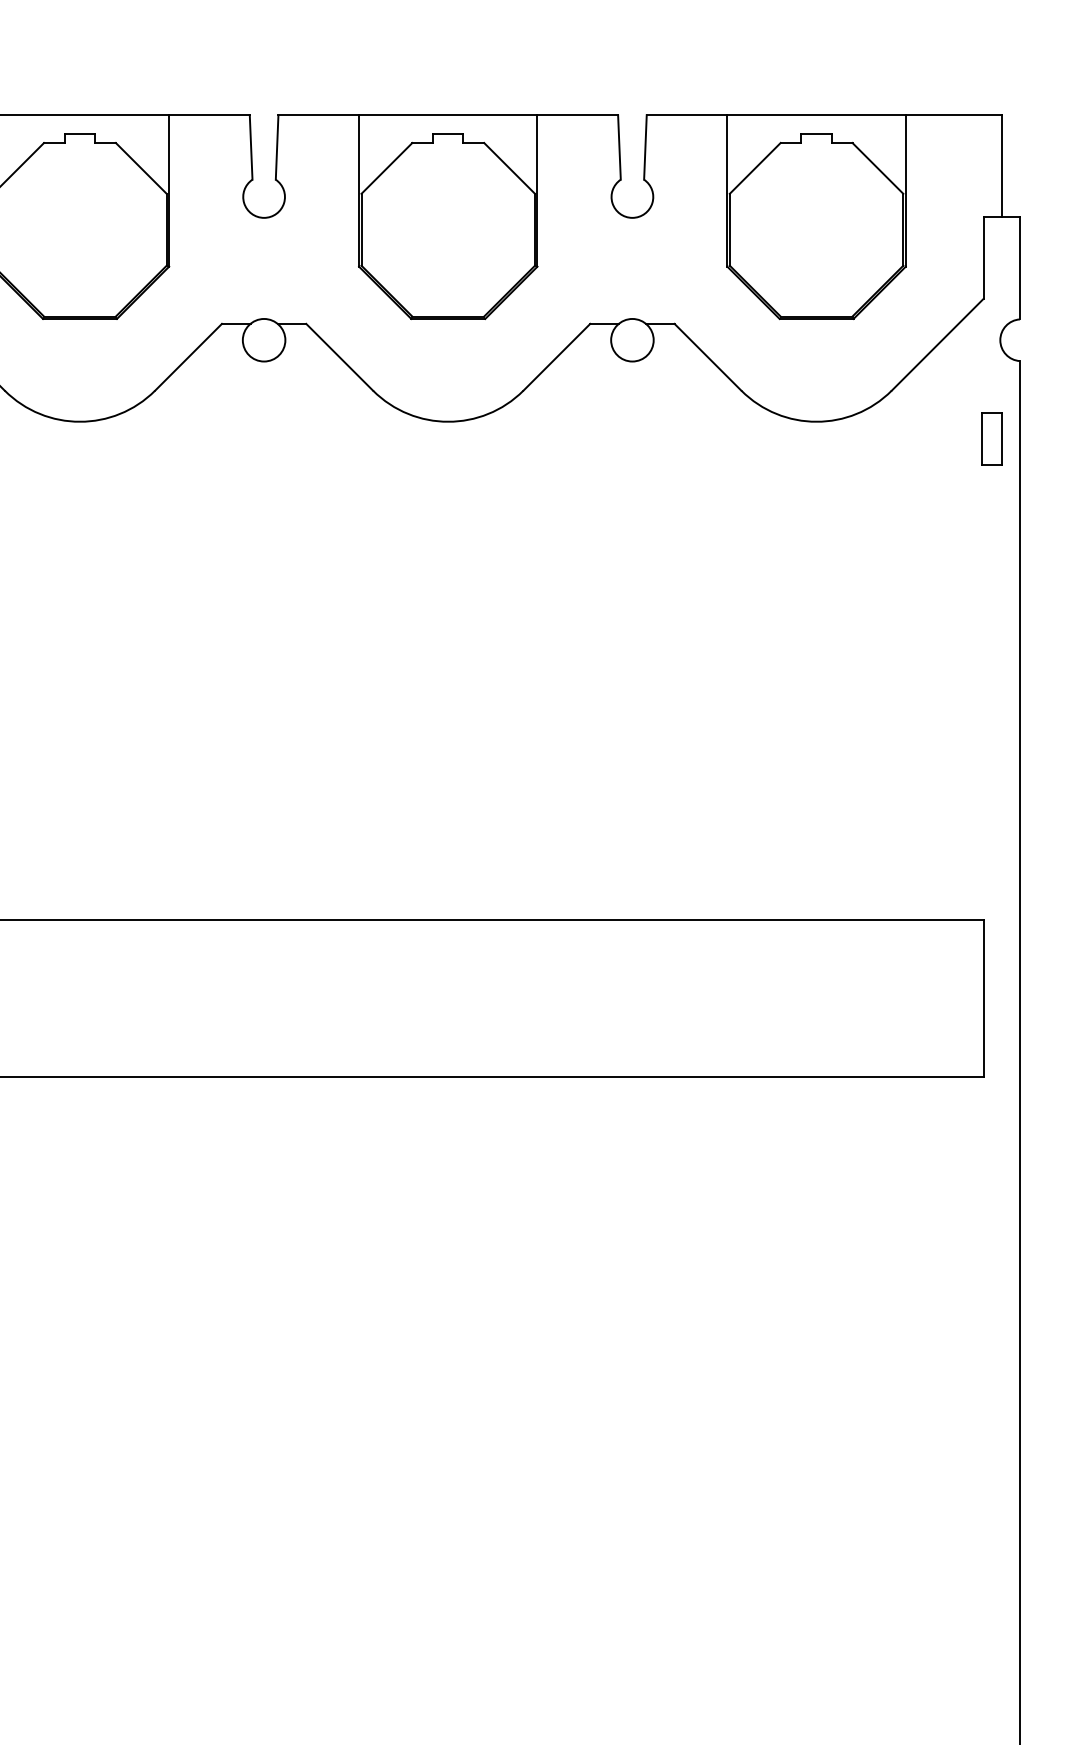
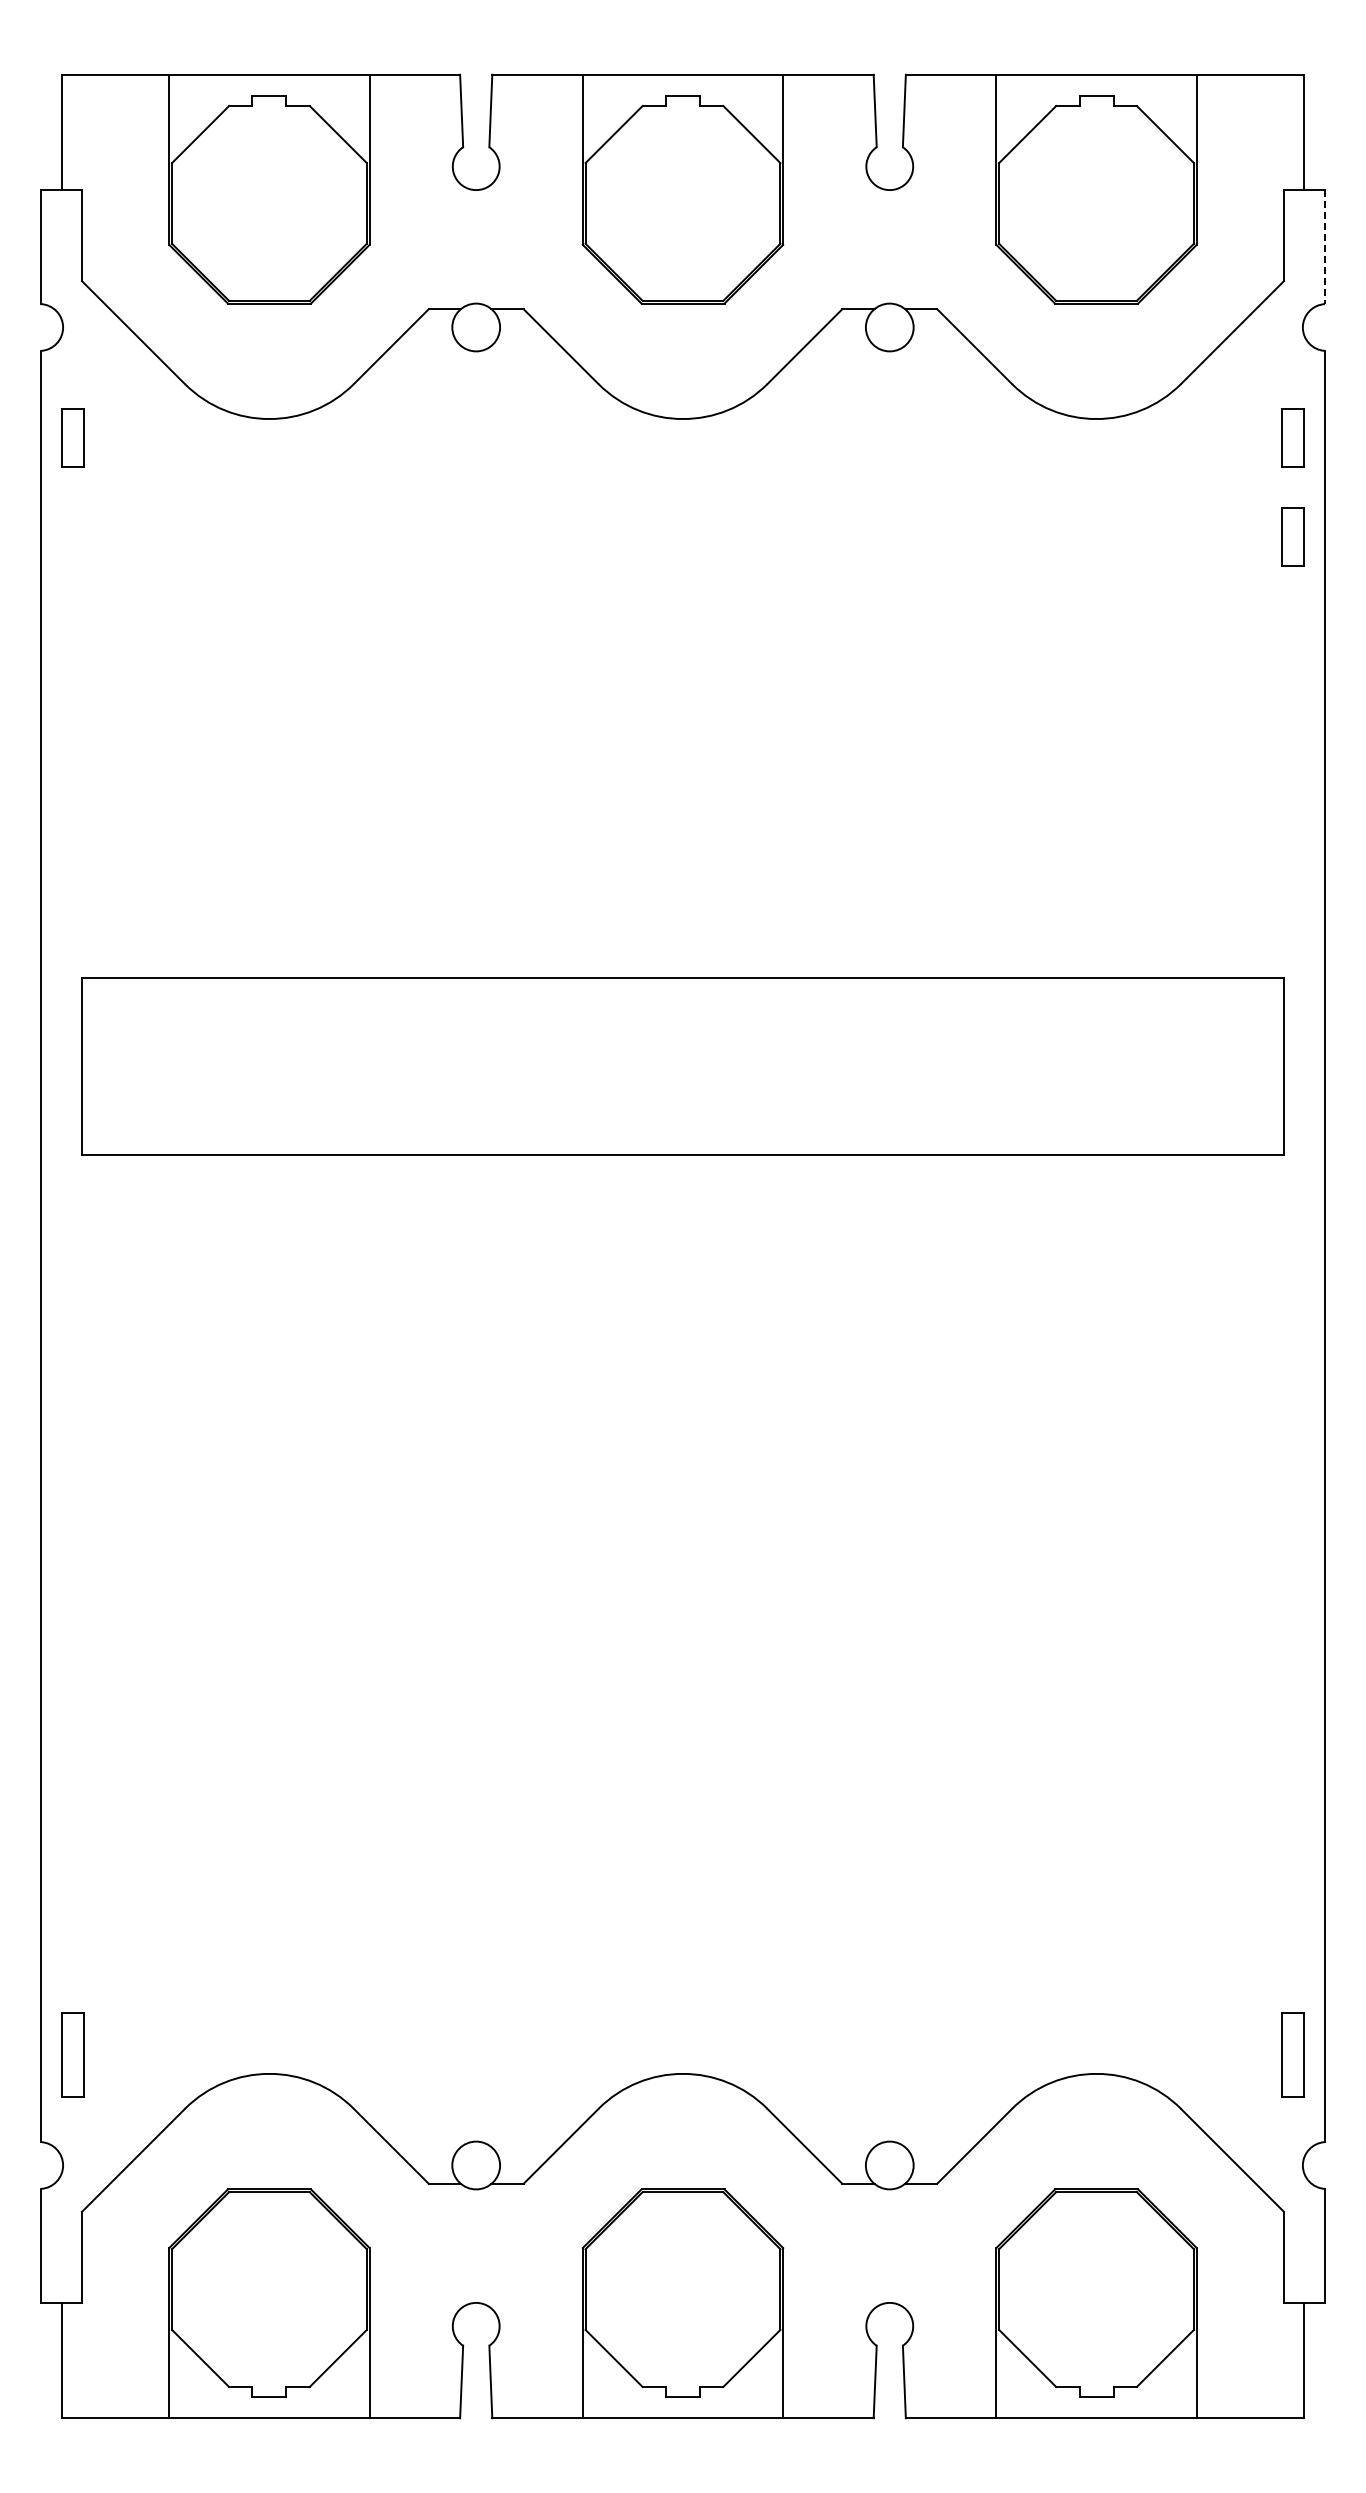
line: (1019, 269) -> (1324, 247), solid -> dashed
part: (991, 526) -> (1292, 536), added

